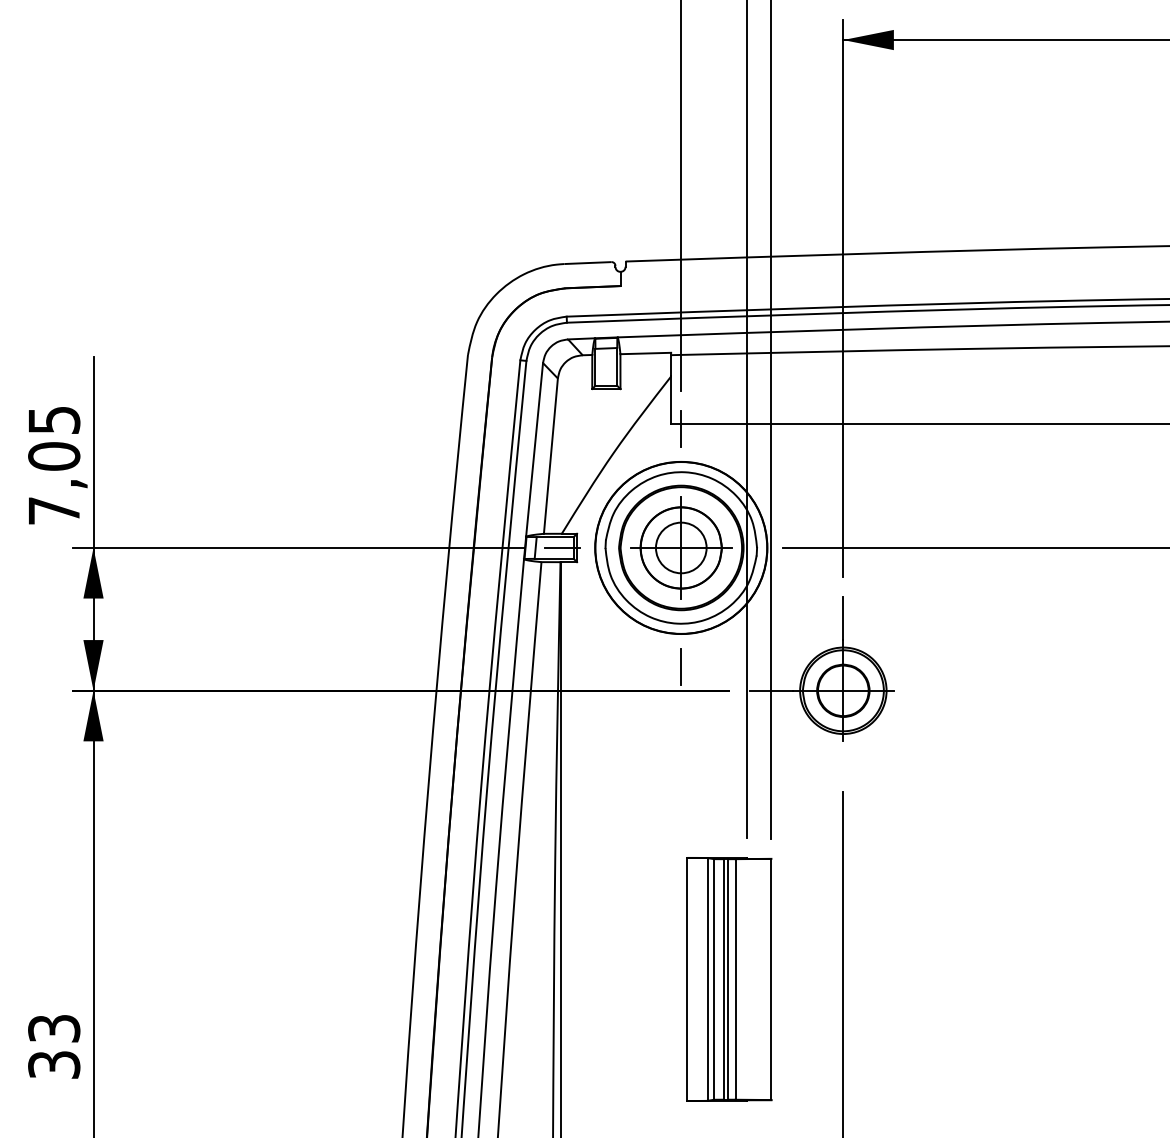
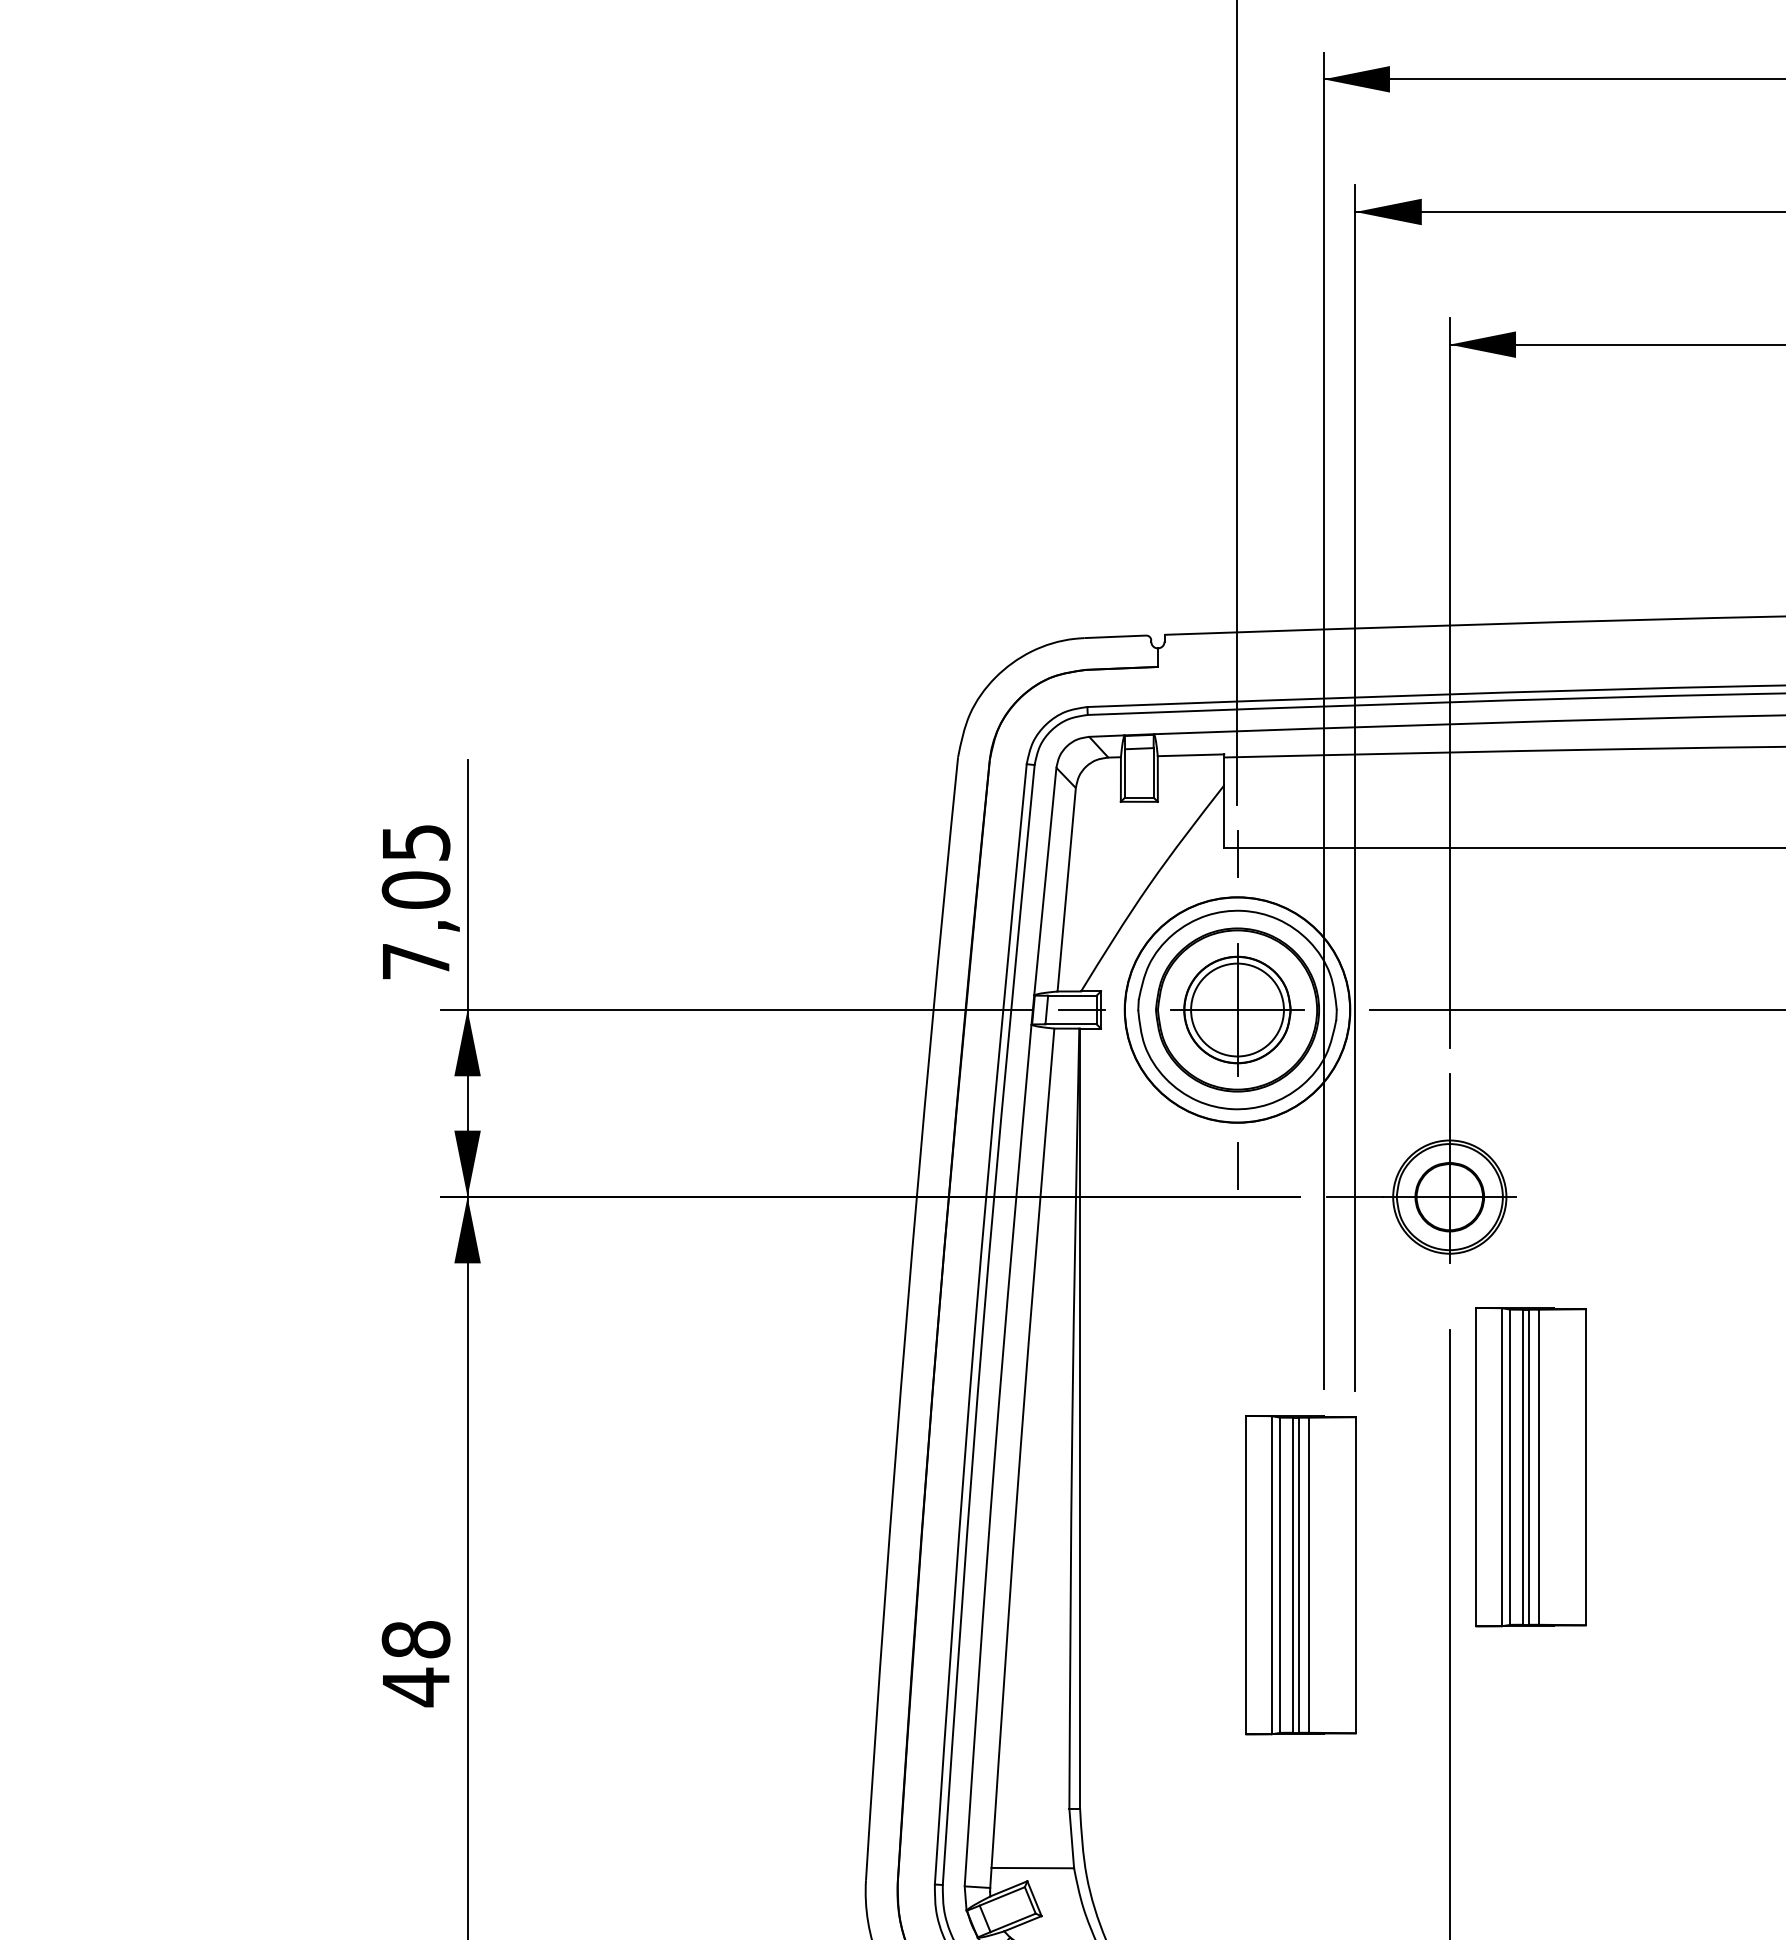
circle: (681, 547) -> (1237, 1009), size x1.4
part: (904, 897) -> (1530, 1467), added
text: (53, 1047) -> (415, 1664), 33 -> 48

